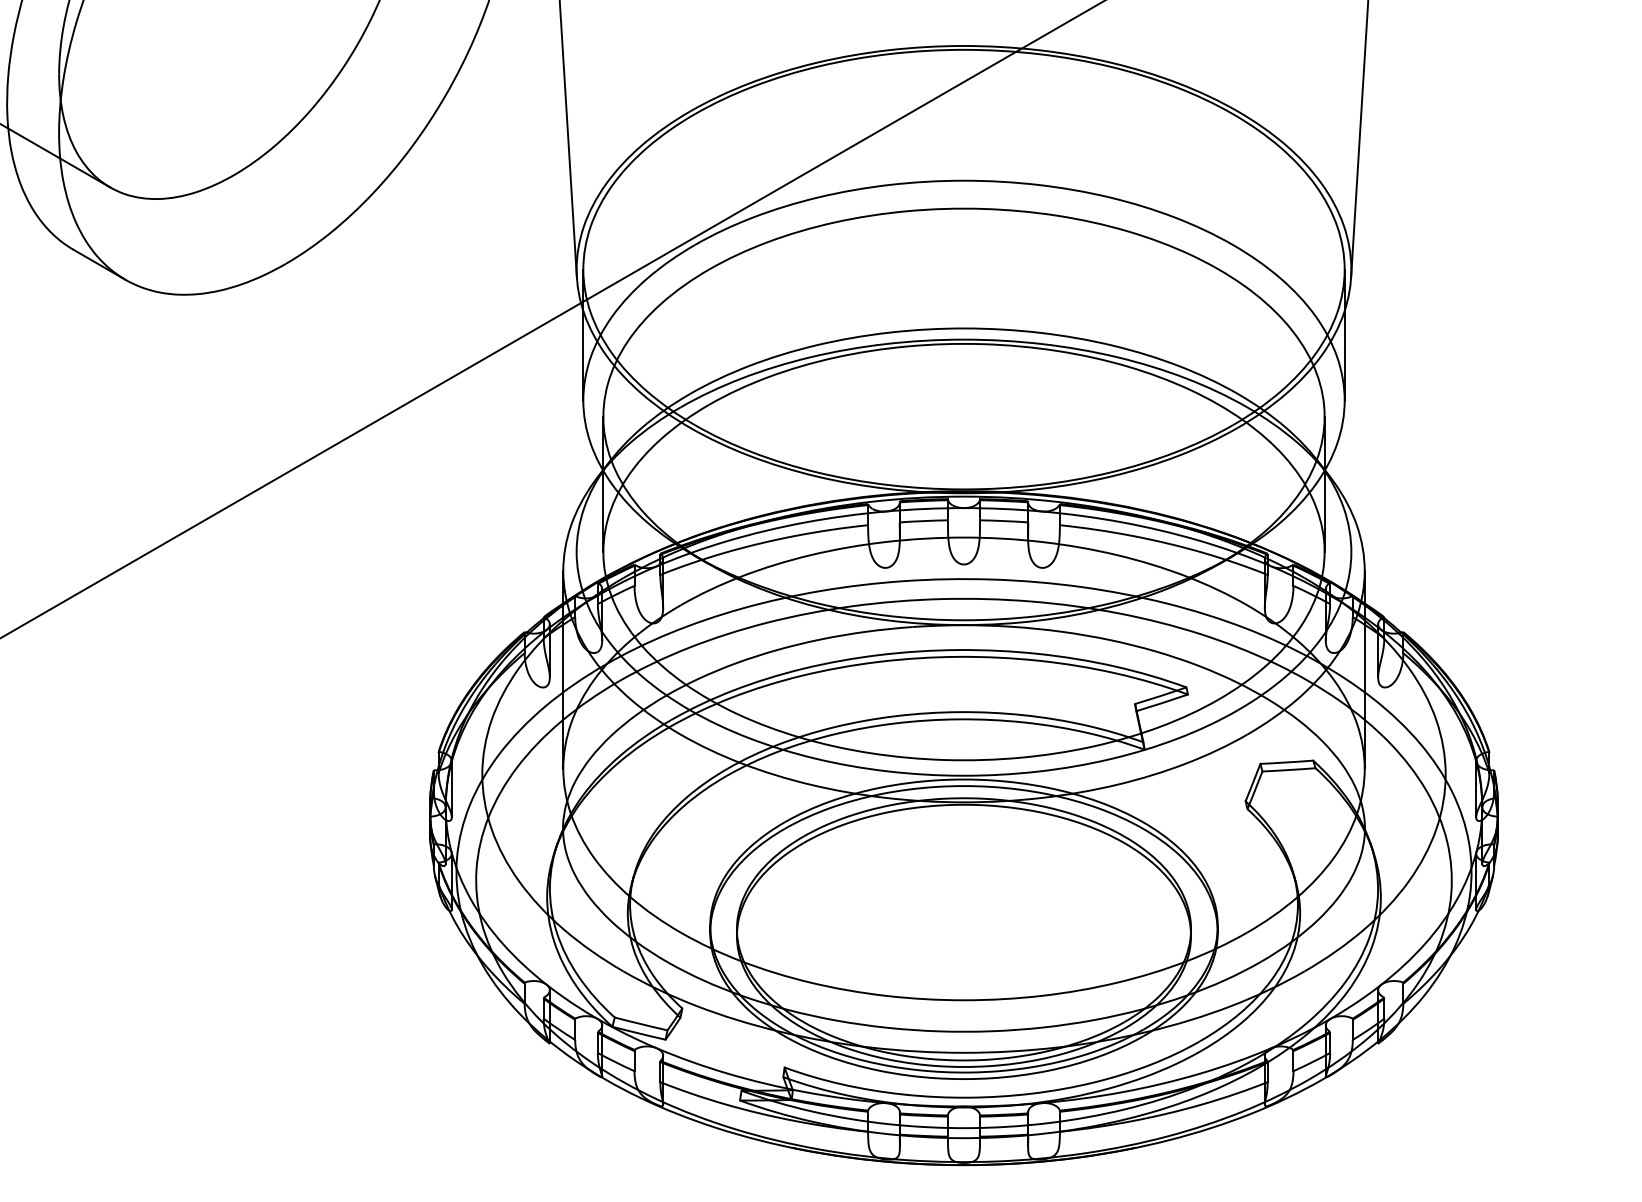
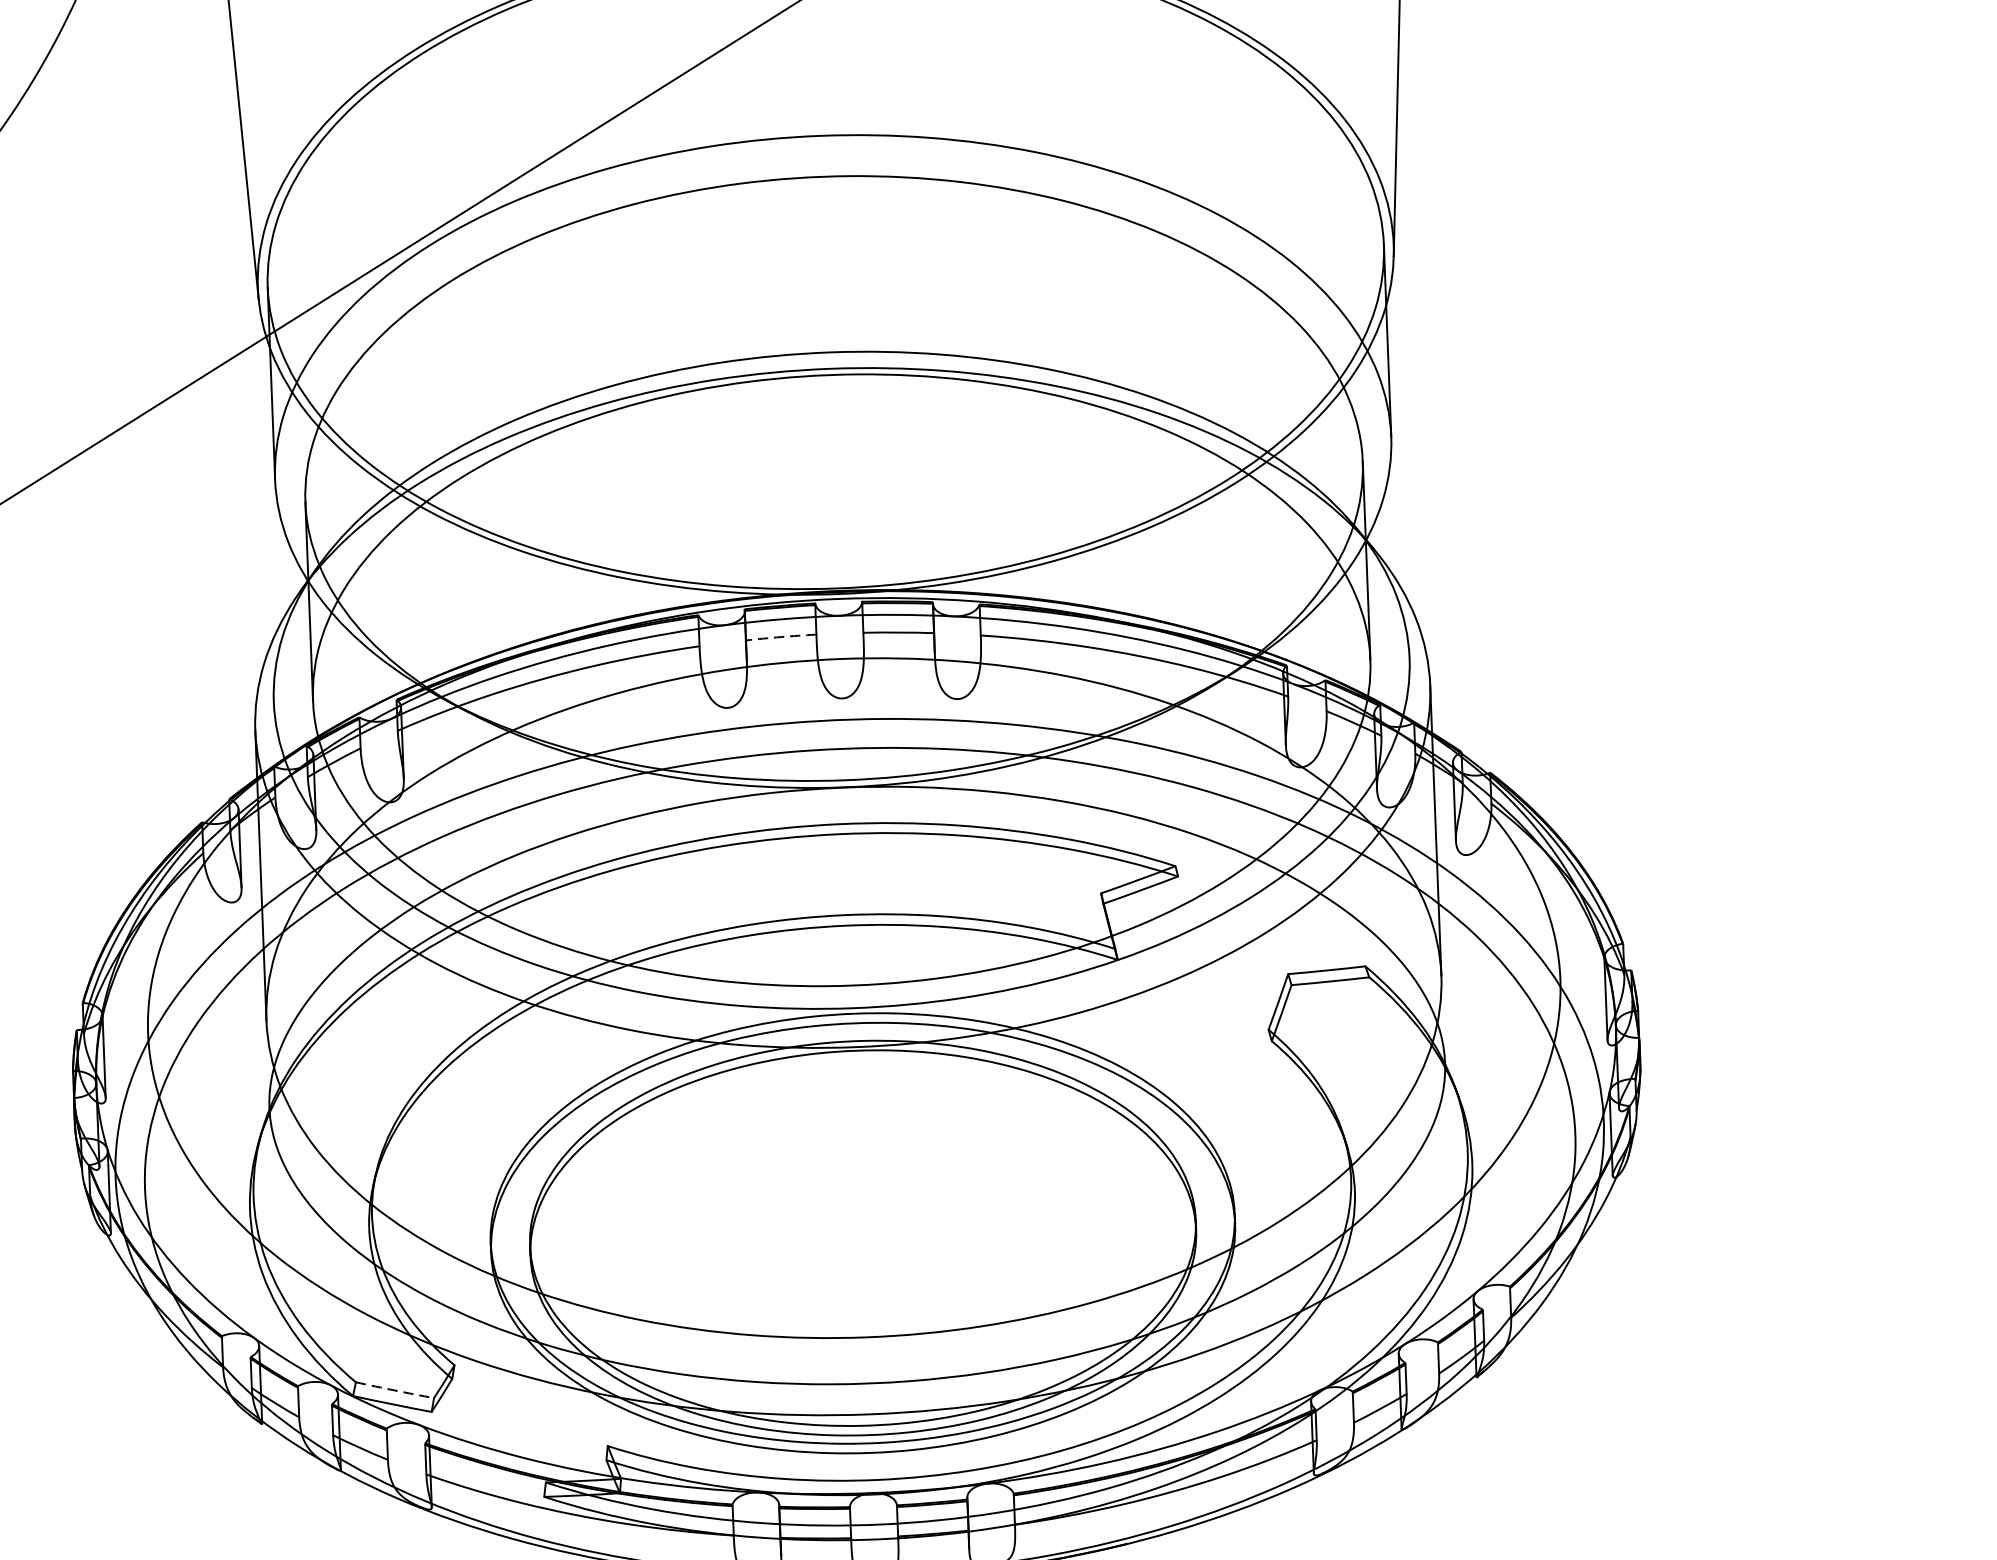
arc: (923, 521) -> (780, 637), solid -> dashed
arc: (641, 1024) -> (395, 1391), solid -> dashed

